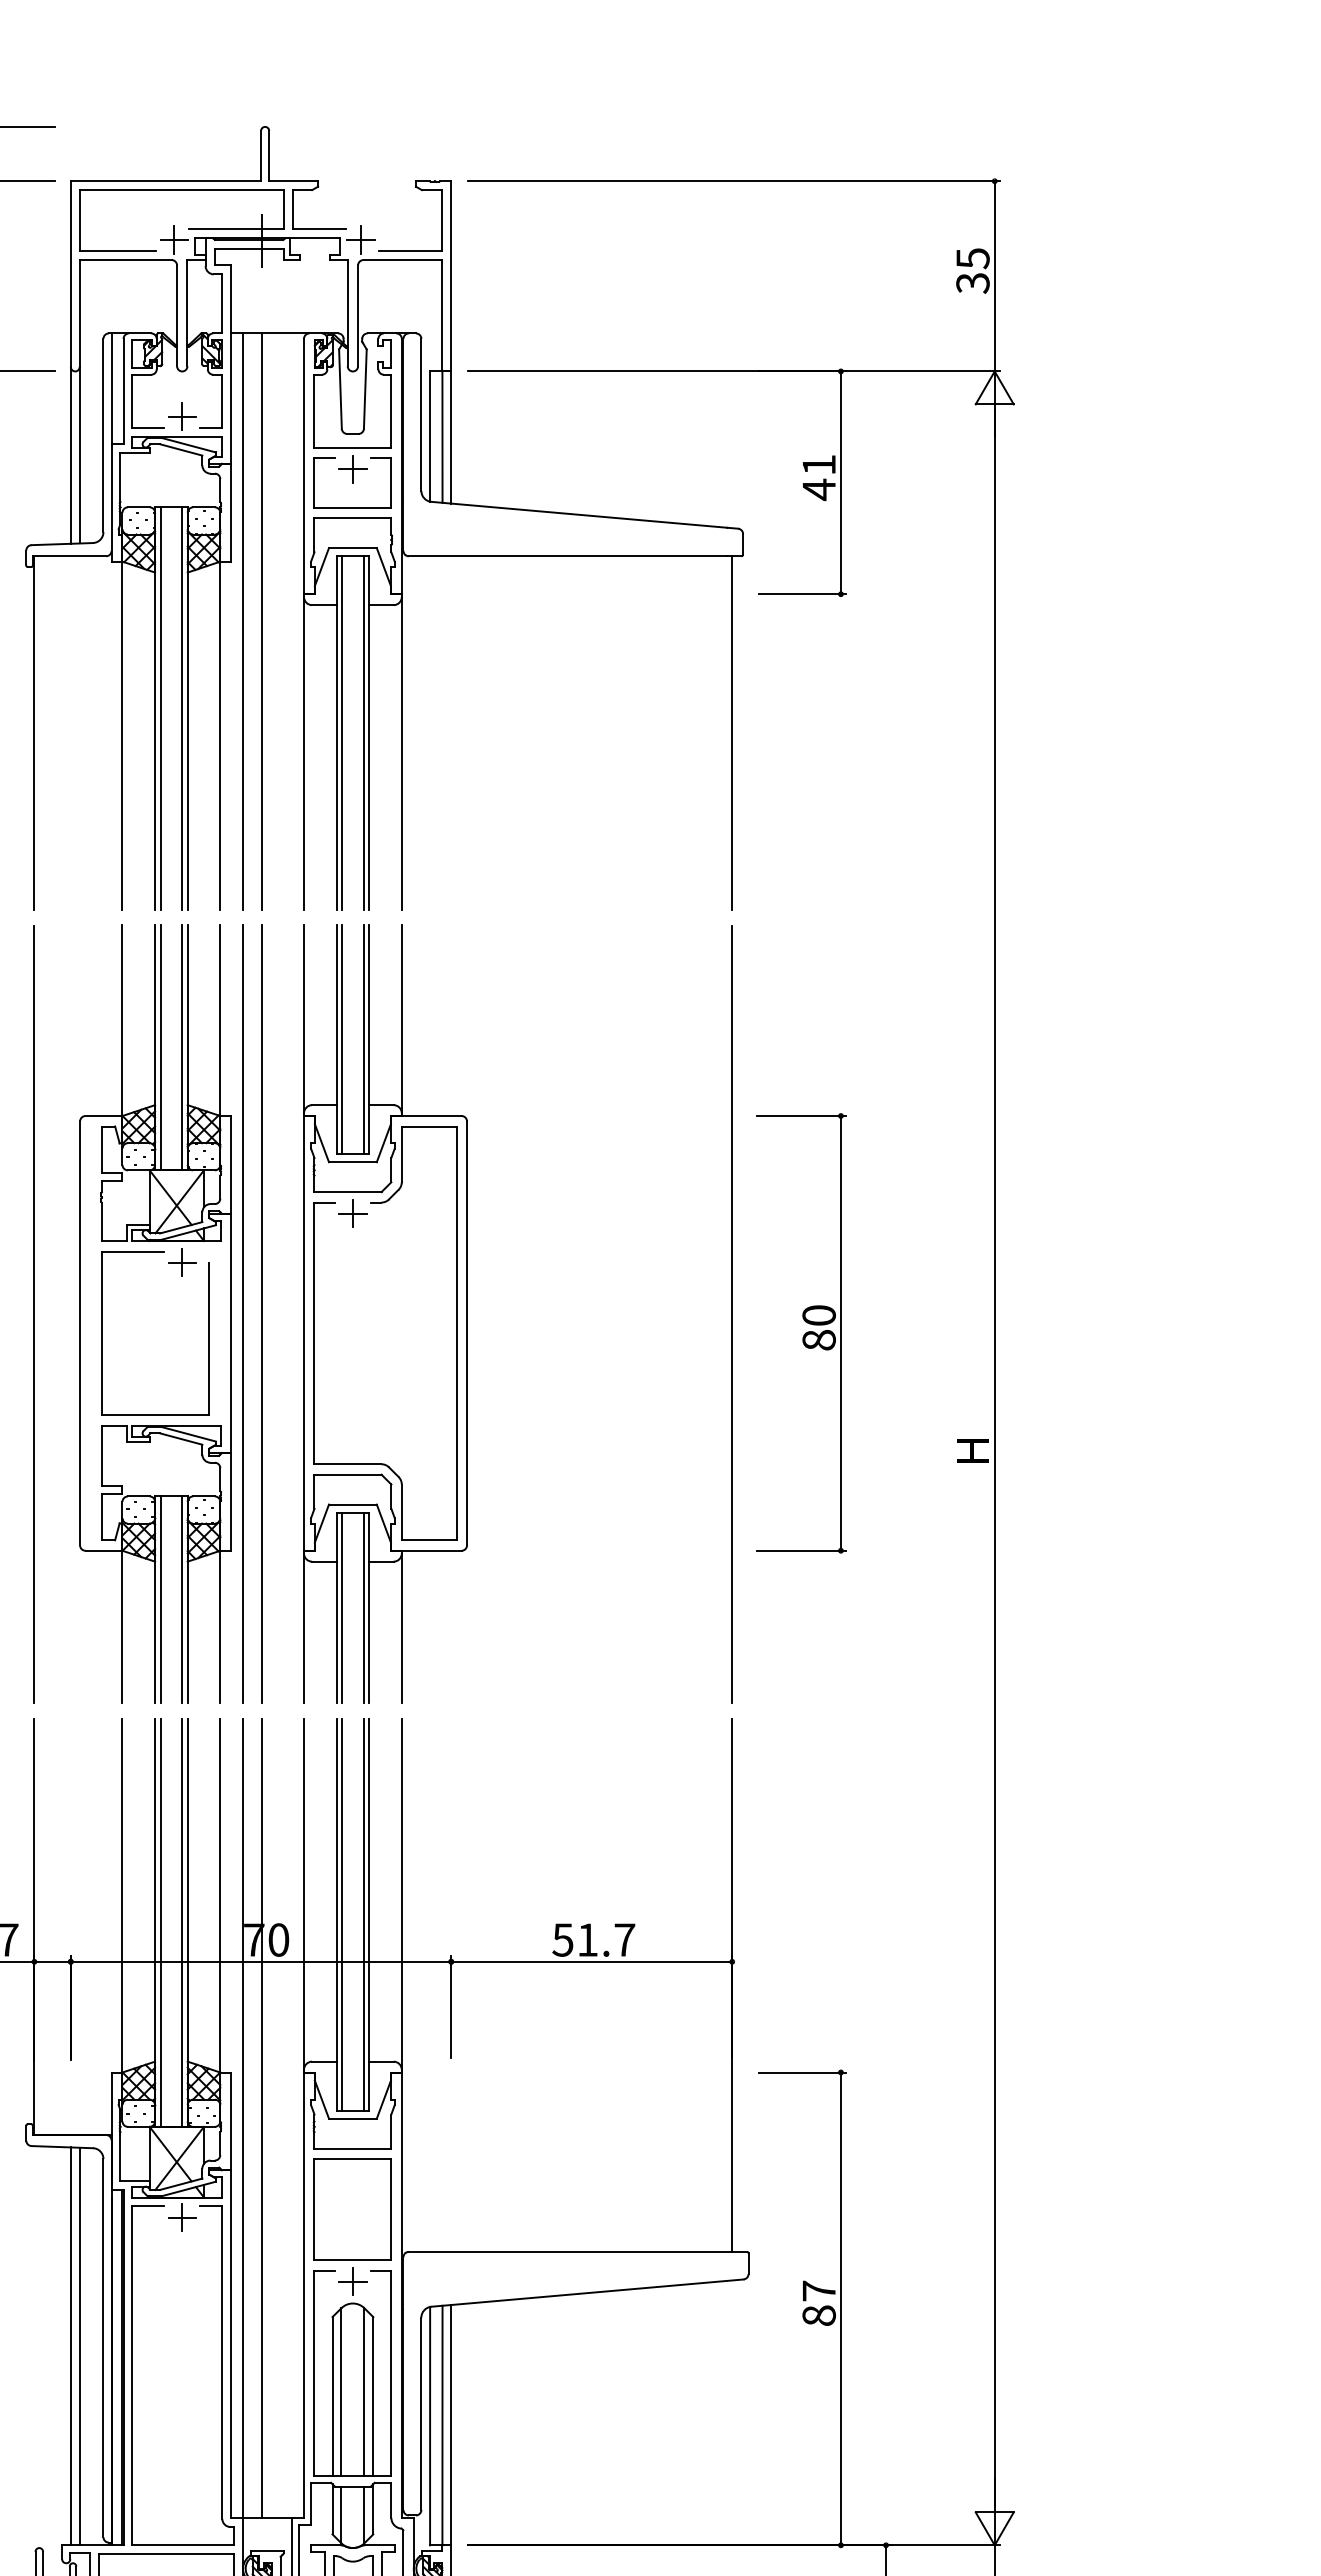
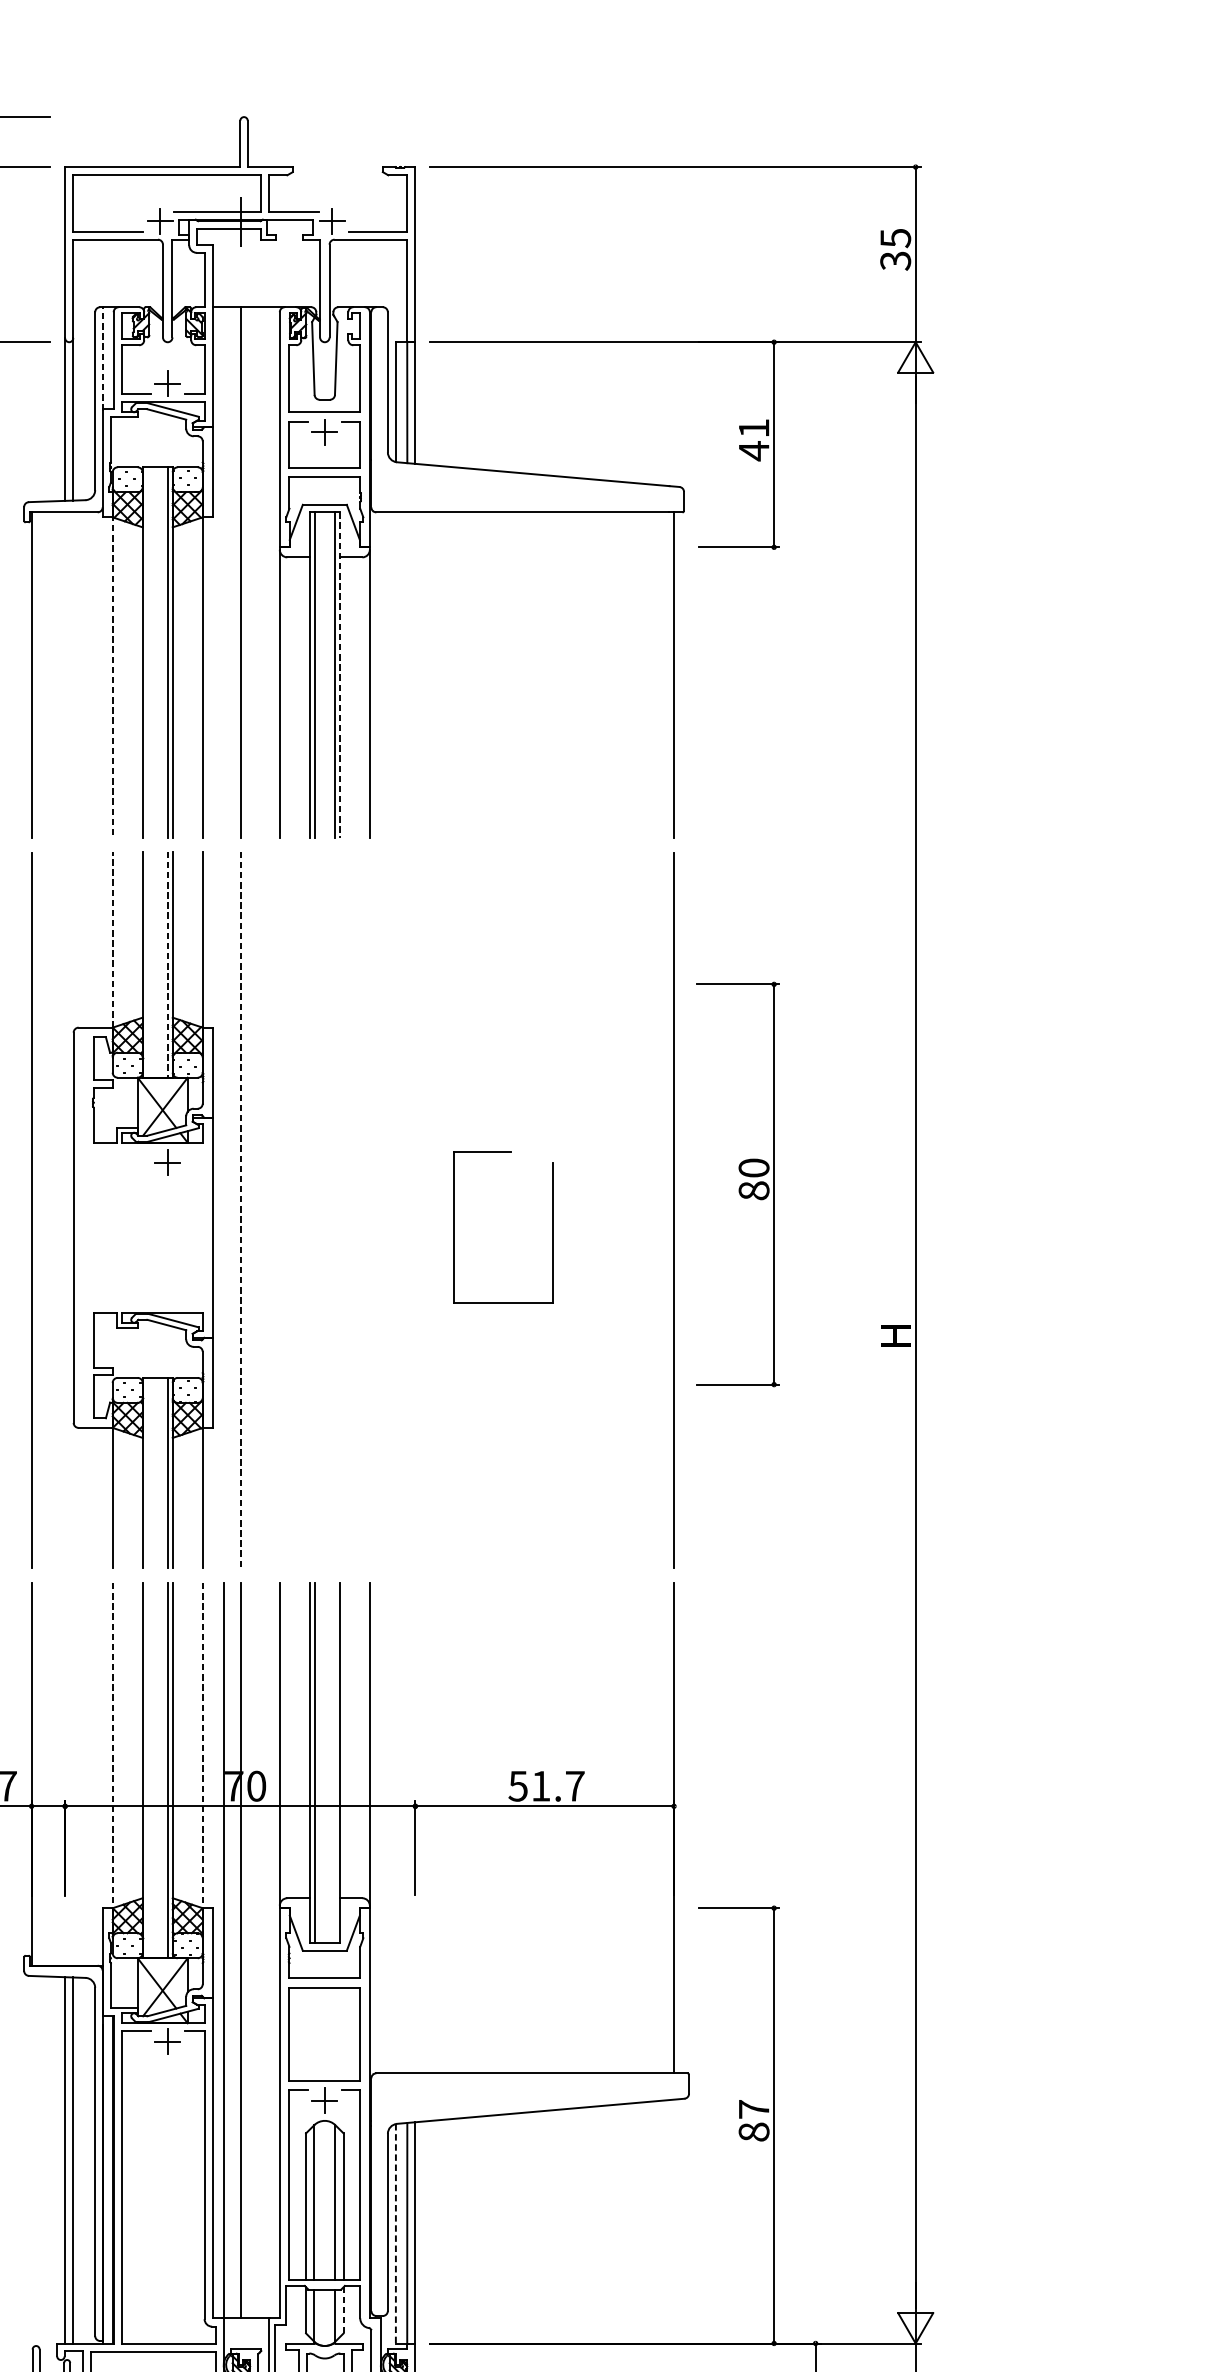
line: (111, 389) -> (102, 358), solid -> dashed
line: (243, 621) -> (224, 572), removed
line: (160, 708) -> (147, 652), removed
line: (369, 732) -> (340, 674), solid -> dashed
line: (122, 734) -> (112, 676), solid -> dashed
line: (122, 1020) -> (112, 939), solid -> dashed
line: (160, 1047) -> (147, 964), removed
line: (182, 1047) -> (167, 964), solid -> dashed
line: (243, 1313) -> (224, 1209), removed
part: (385, 1313) -> (354, 1209), removed
line: (262, 1314) -> (241, 1210), solid -> dashed
part: (102, 1333) -> (454, 1227), moved
part: (801, 1333) -> (737, 1184), moved
line: (160, 1599) -> (147, 1472), removed
line: (122, 1895) -> (112, 1745), solid -> dashed
line: (220, 1895) -> (202, 1745), solid -> dashed
line: (363, 1914) -> (334, 1762), removed
line: (160, 1922) -> (147, 1770), removed
line: (430, 2426) -> (396, 2234), solid -> dashed
line: (373, 2508) -> (343, 2309), solid -> dashed

